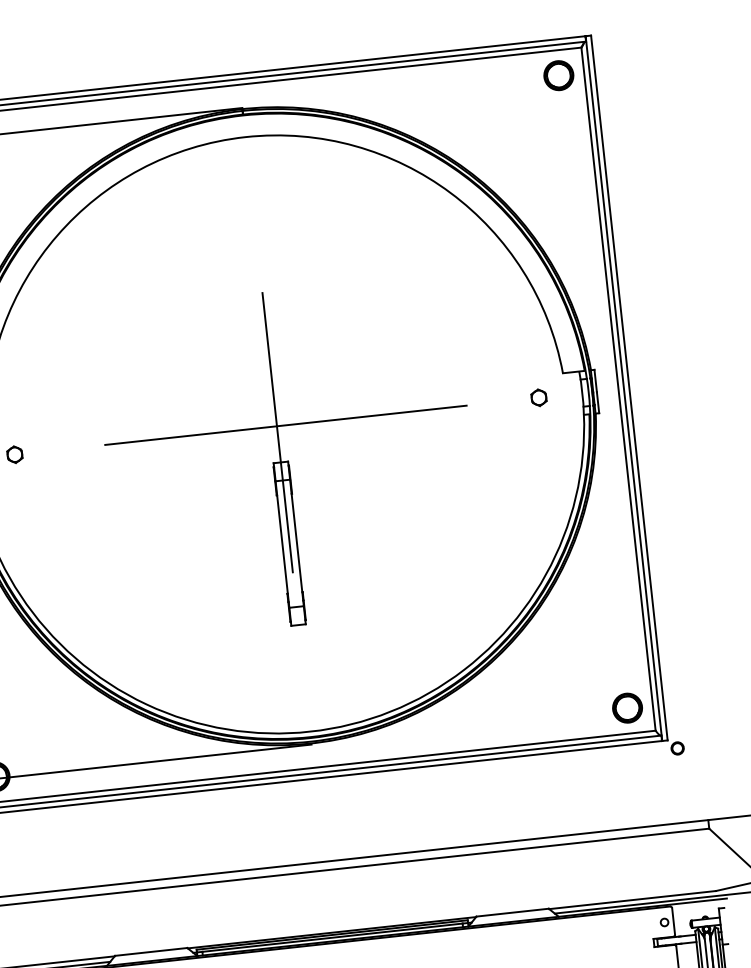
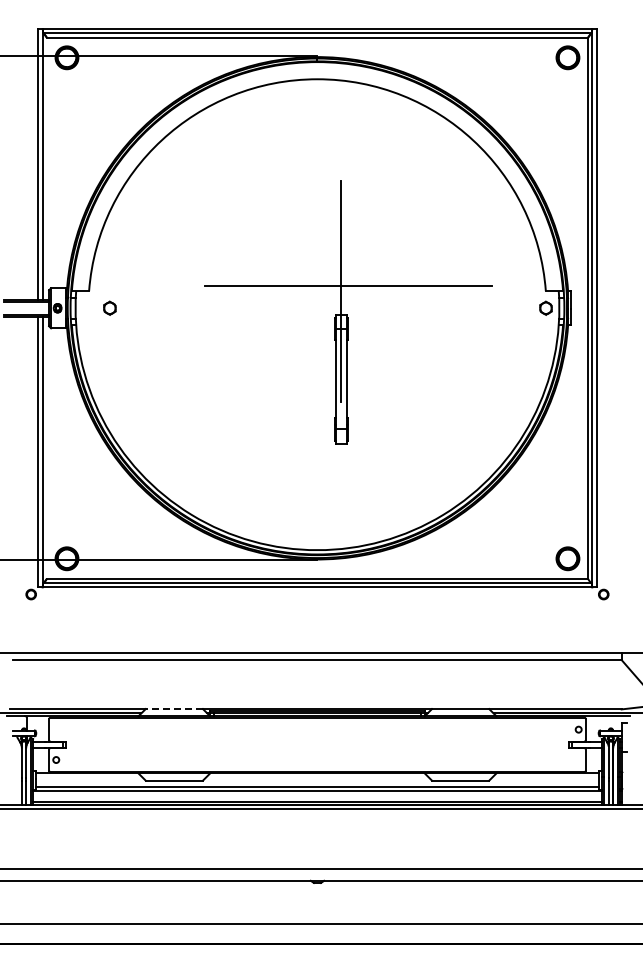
part: (538, 396) -> (545, 307), moved
part: (289, 458) -> (348, 312), moved
line: (151, 952) -> (174, 709), solid -> dashed

